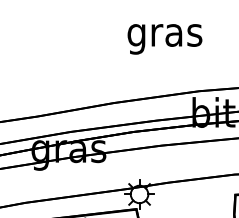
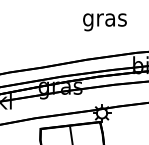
text: (164, 39) -> (104, 22), moved

